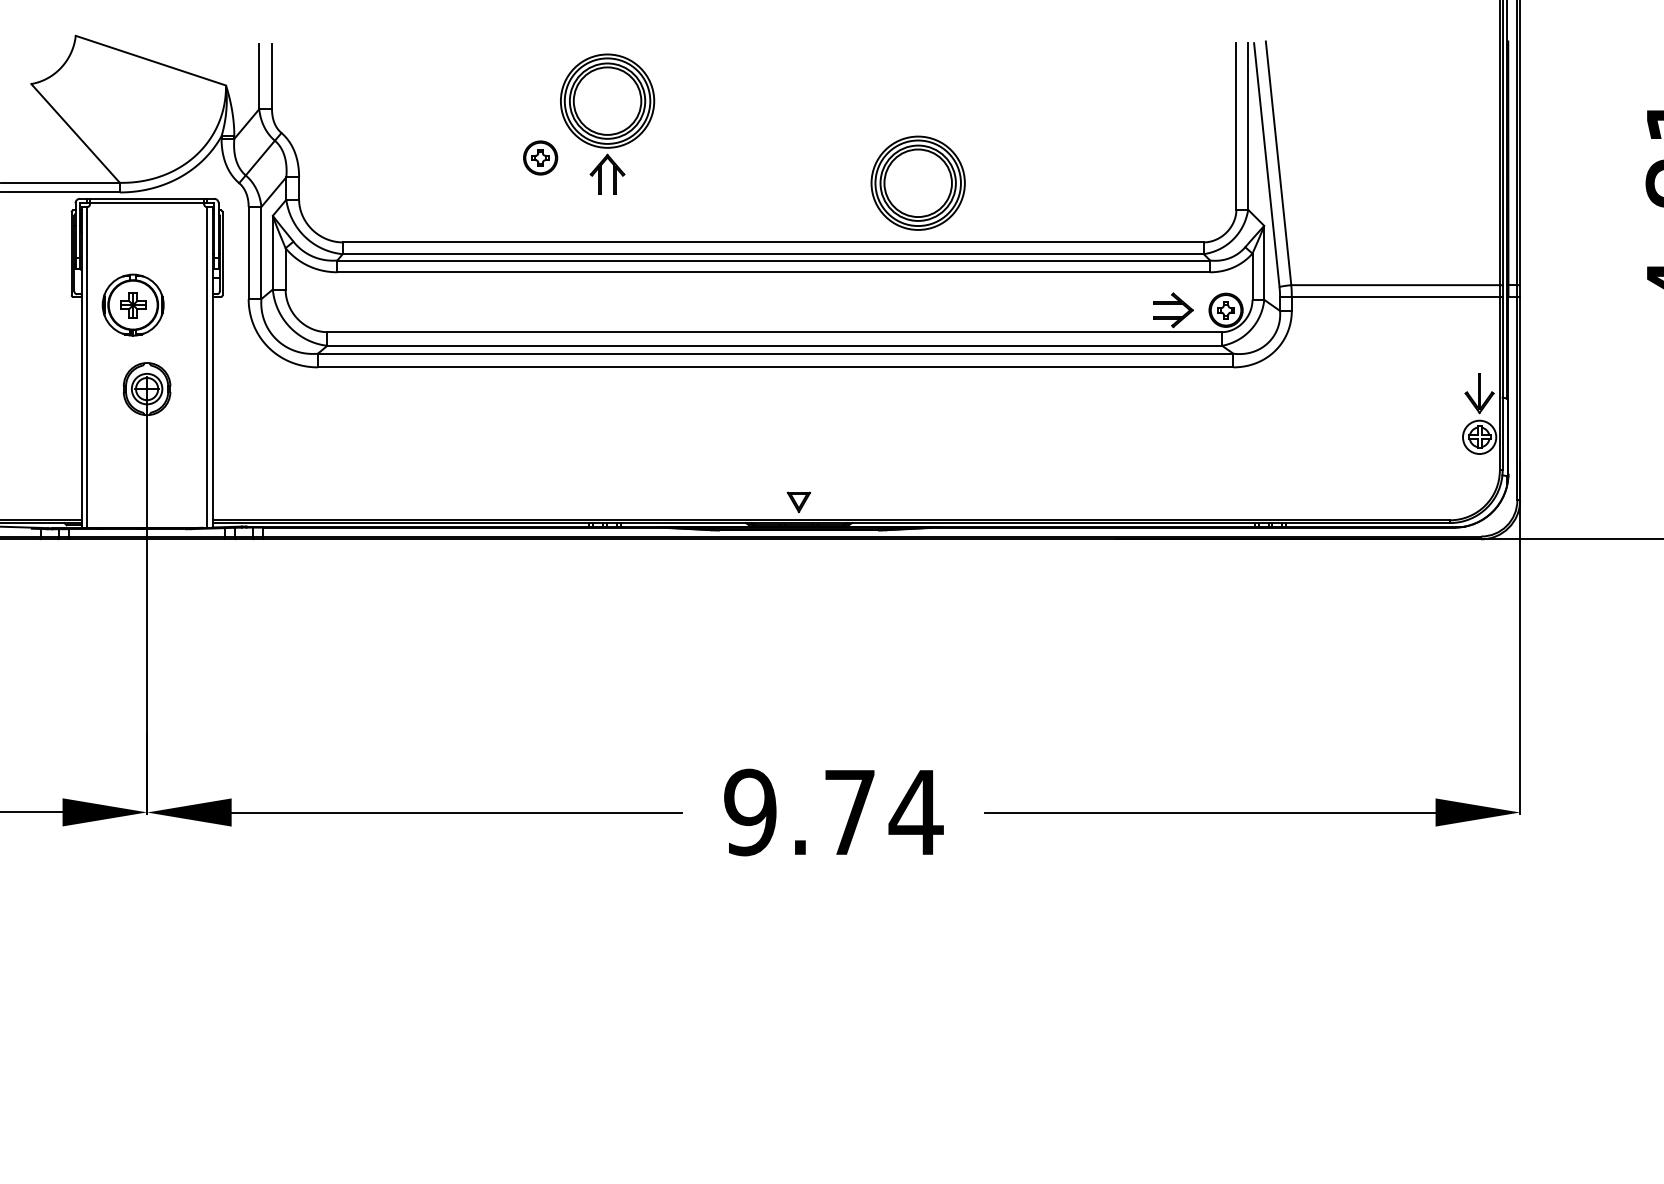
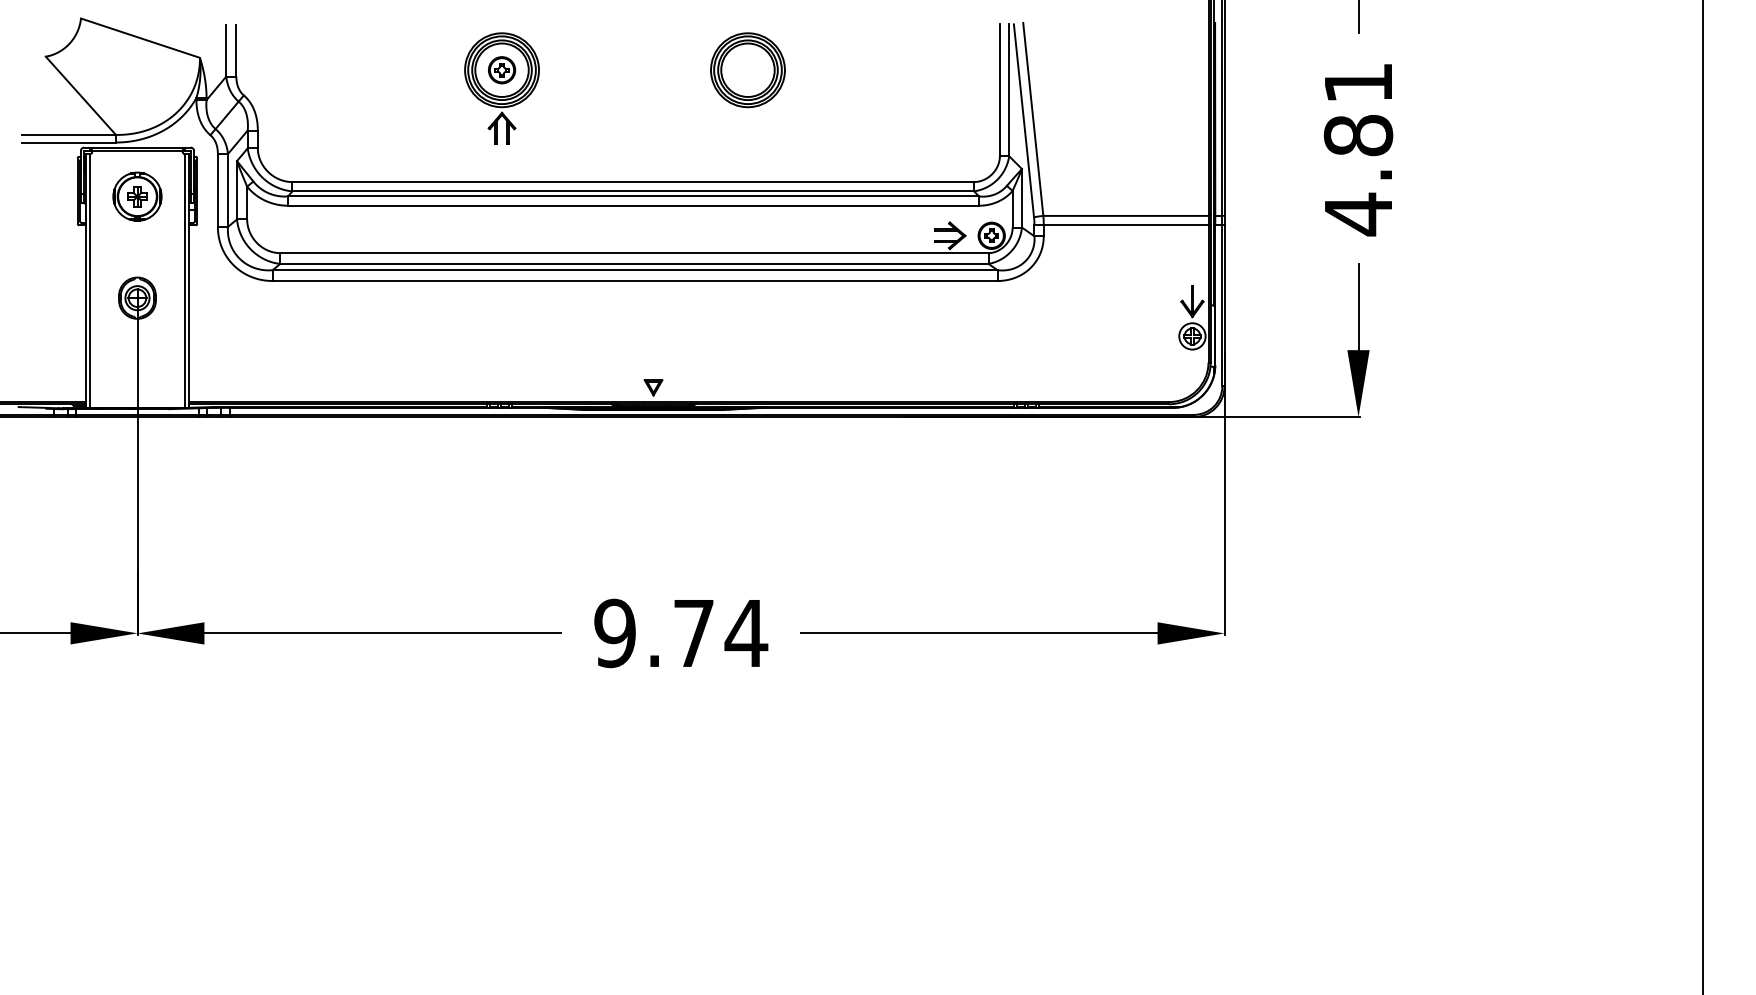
part: (541, 158) -> (502, 70), moved
part: (917, 183) -> (747, 70), moved
part: (133, 304) -> (137, 196), moved

